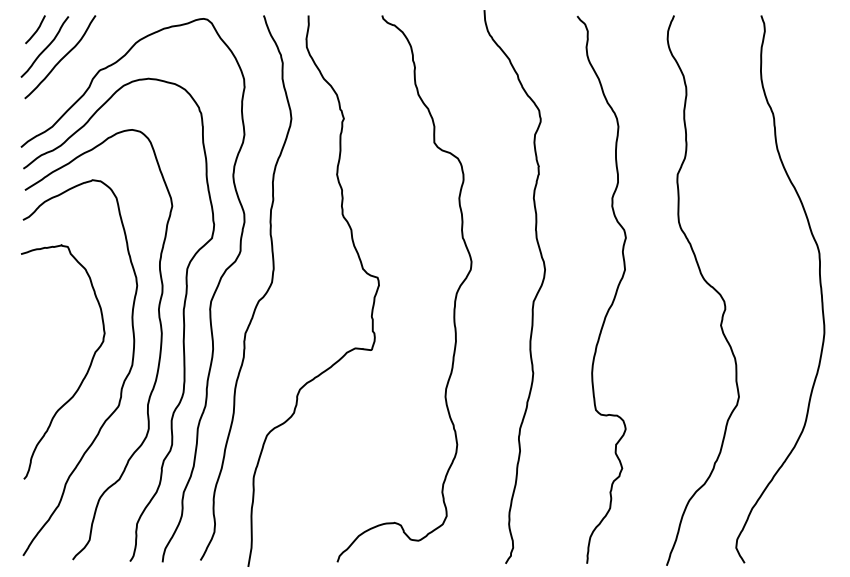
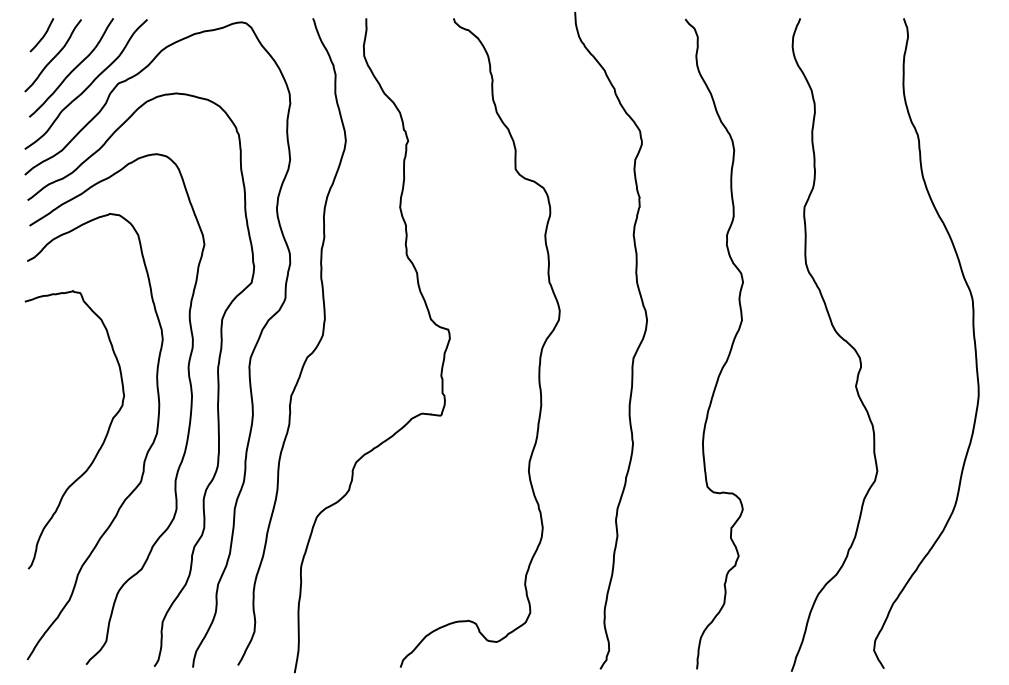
curve: (73, 72) -> (87, 86), added

